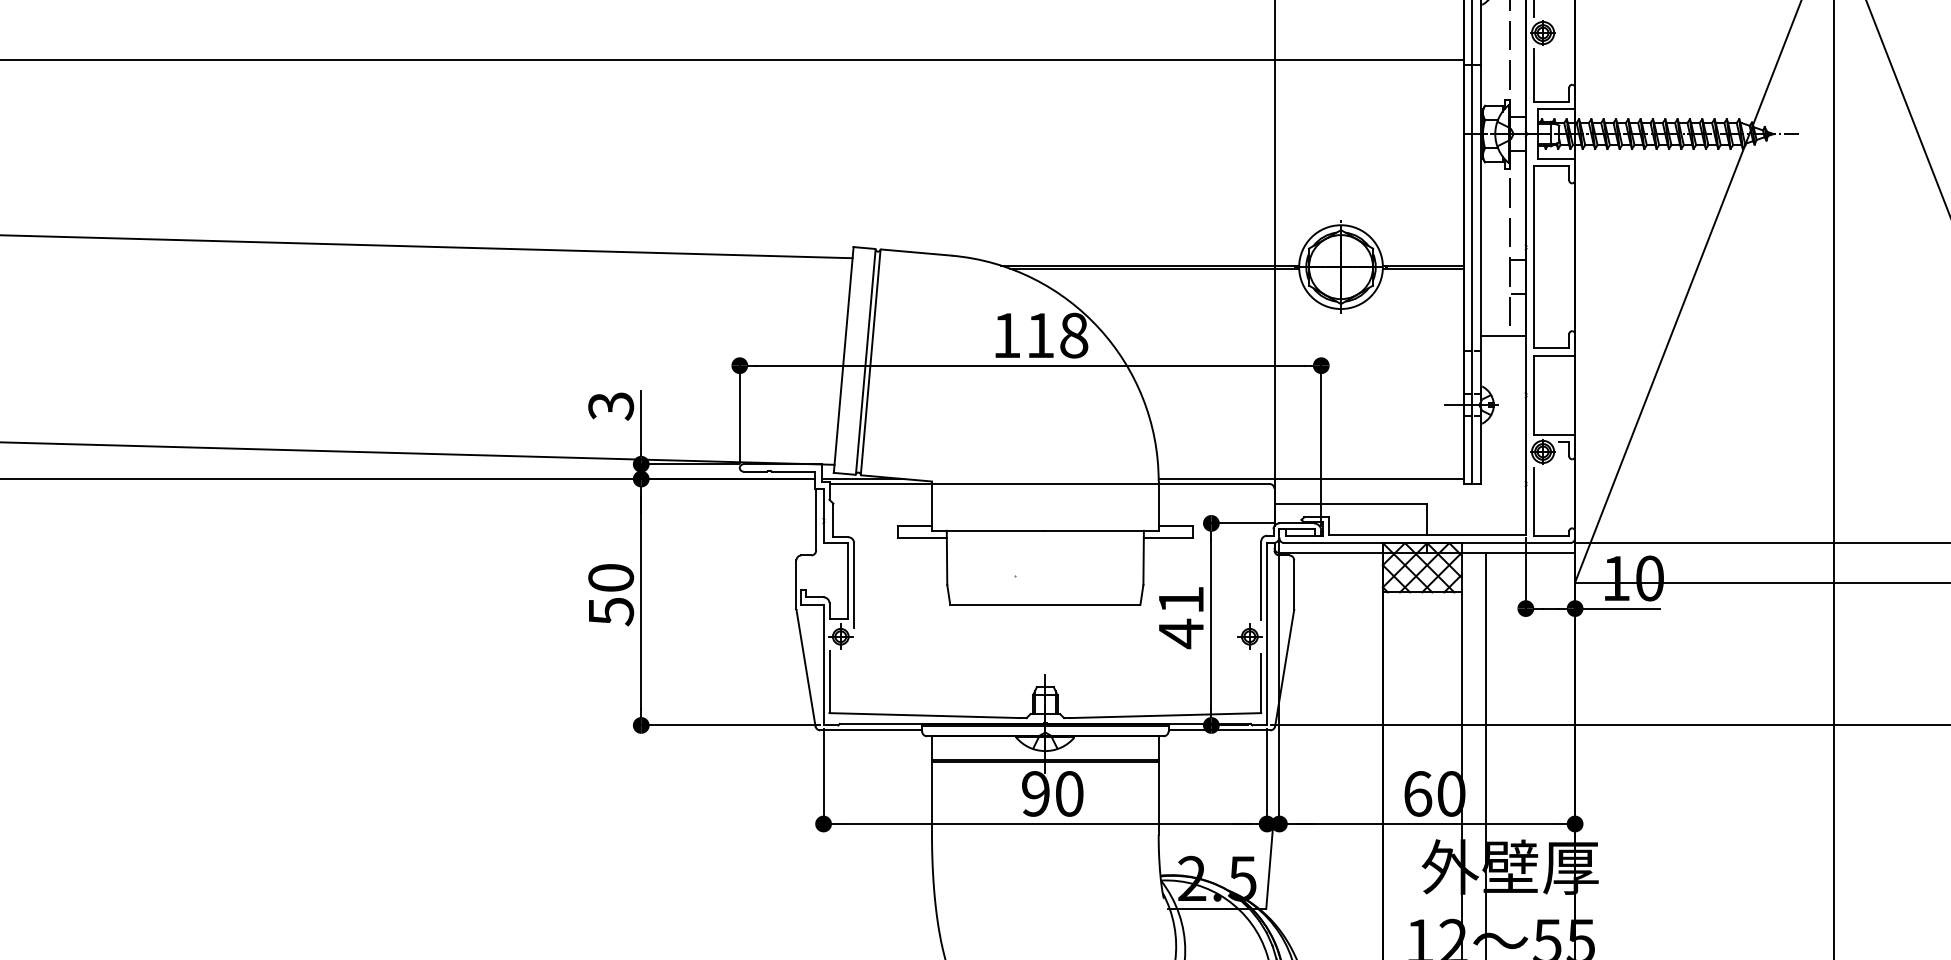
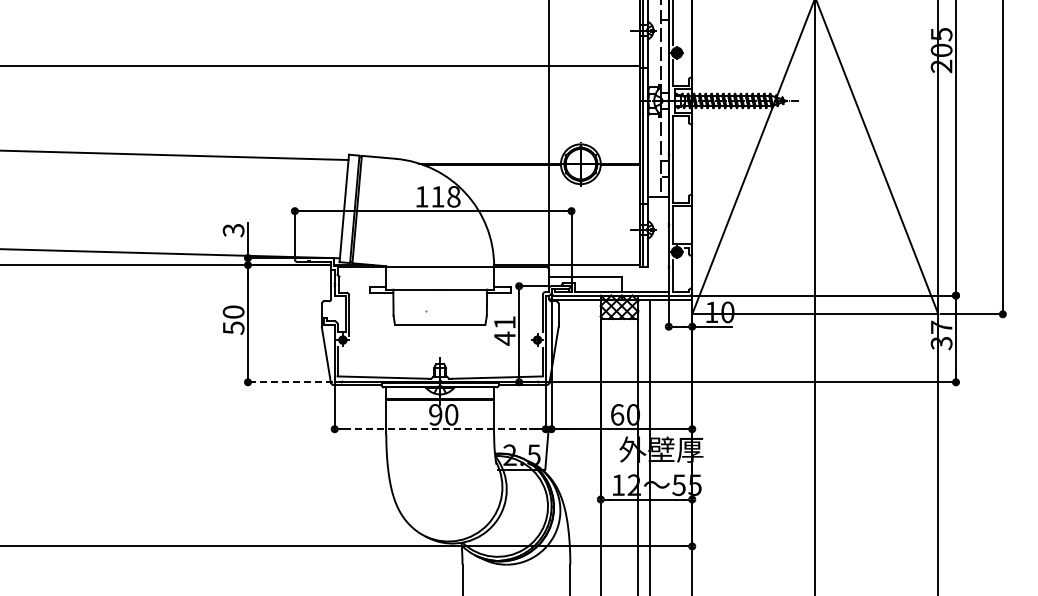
line: (728, 725) -> (289, 382), solid -> dashed
line: (1045, 824) -> (440, 429), solid -> dashed

